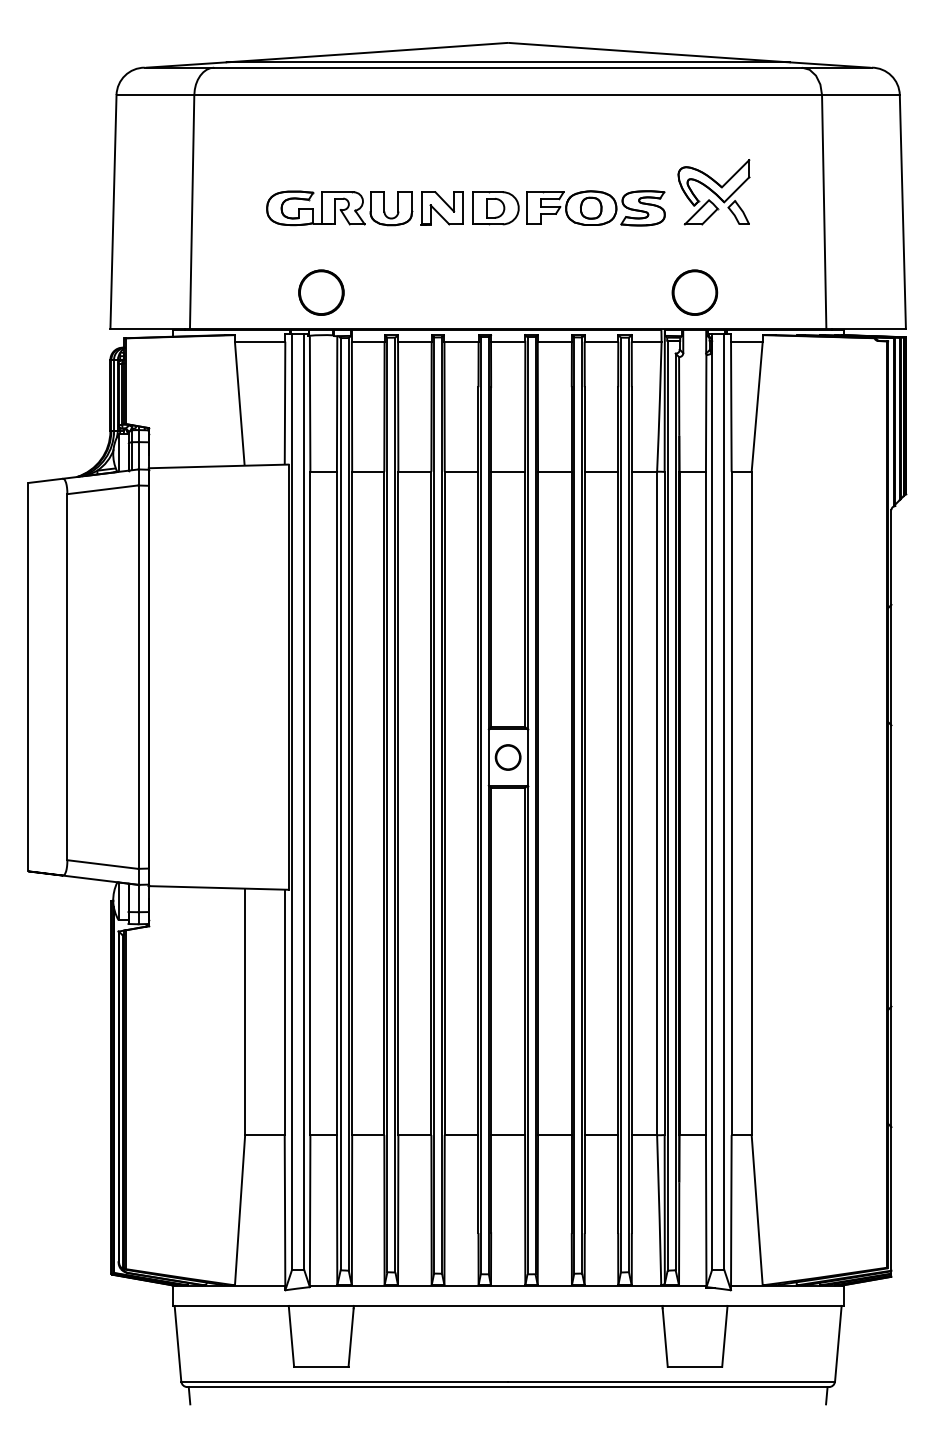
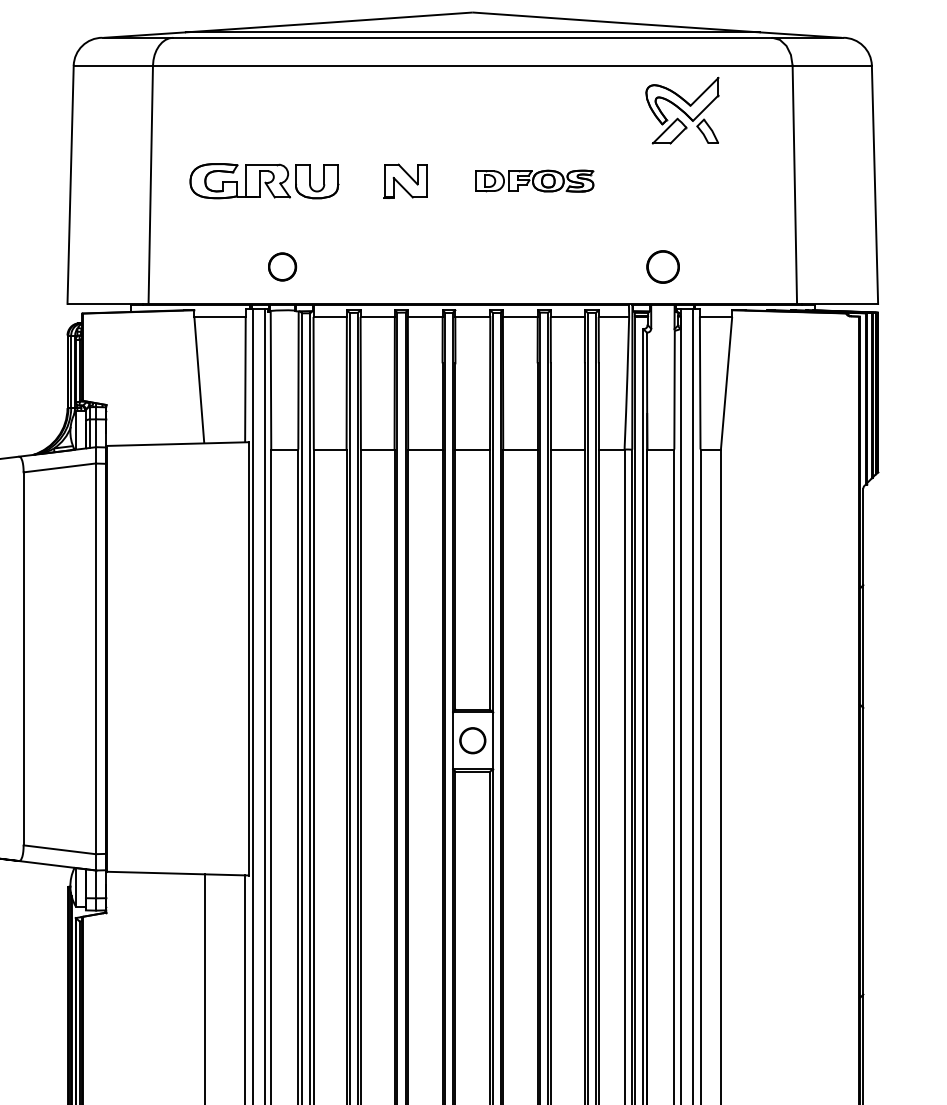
part: (713, 192) -> (682, 110), moved
part: (339, 208) -> (264, 181), moved
part: (568, 208) -> (534, 181), size x0.6
circle: (321, 292) -> (282, 266), size x0.6
part: (694, 292) -> (662, 266), size x0.7

